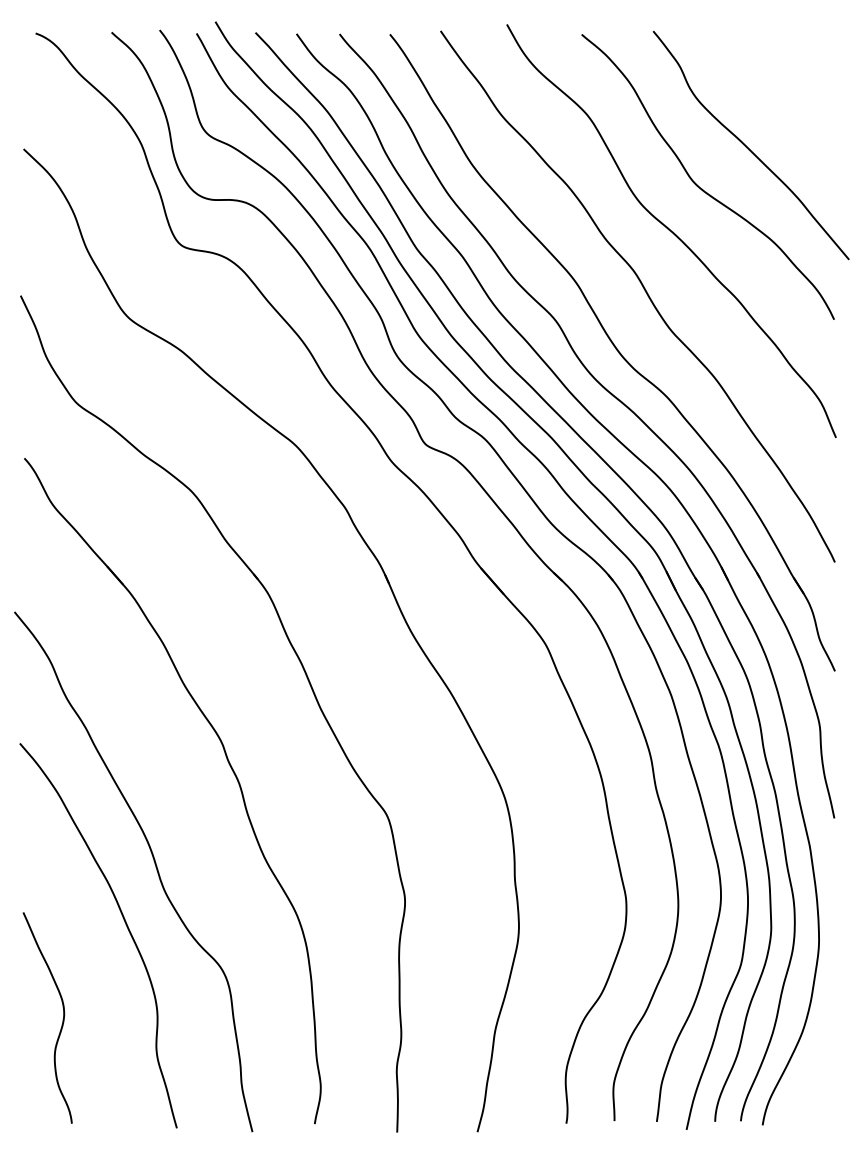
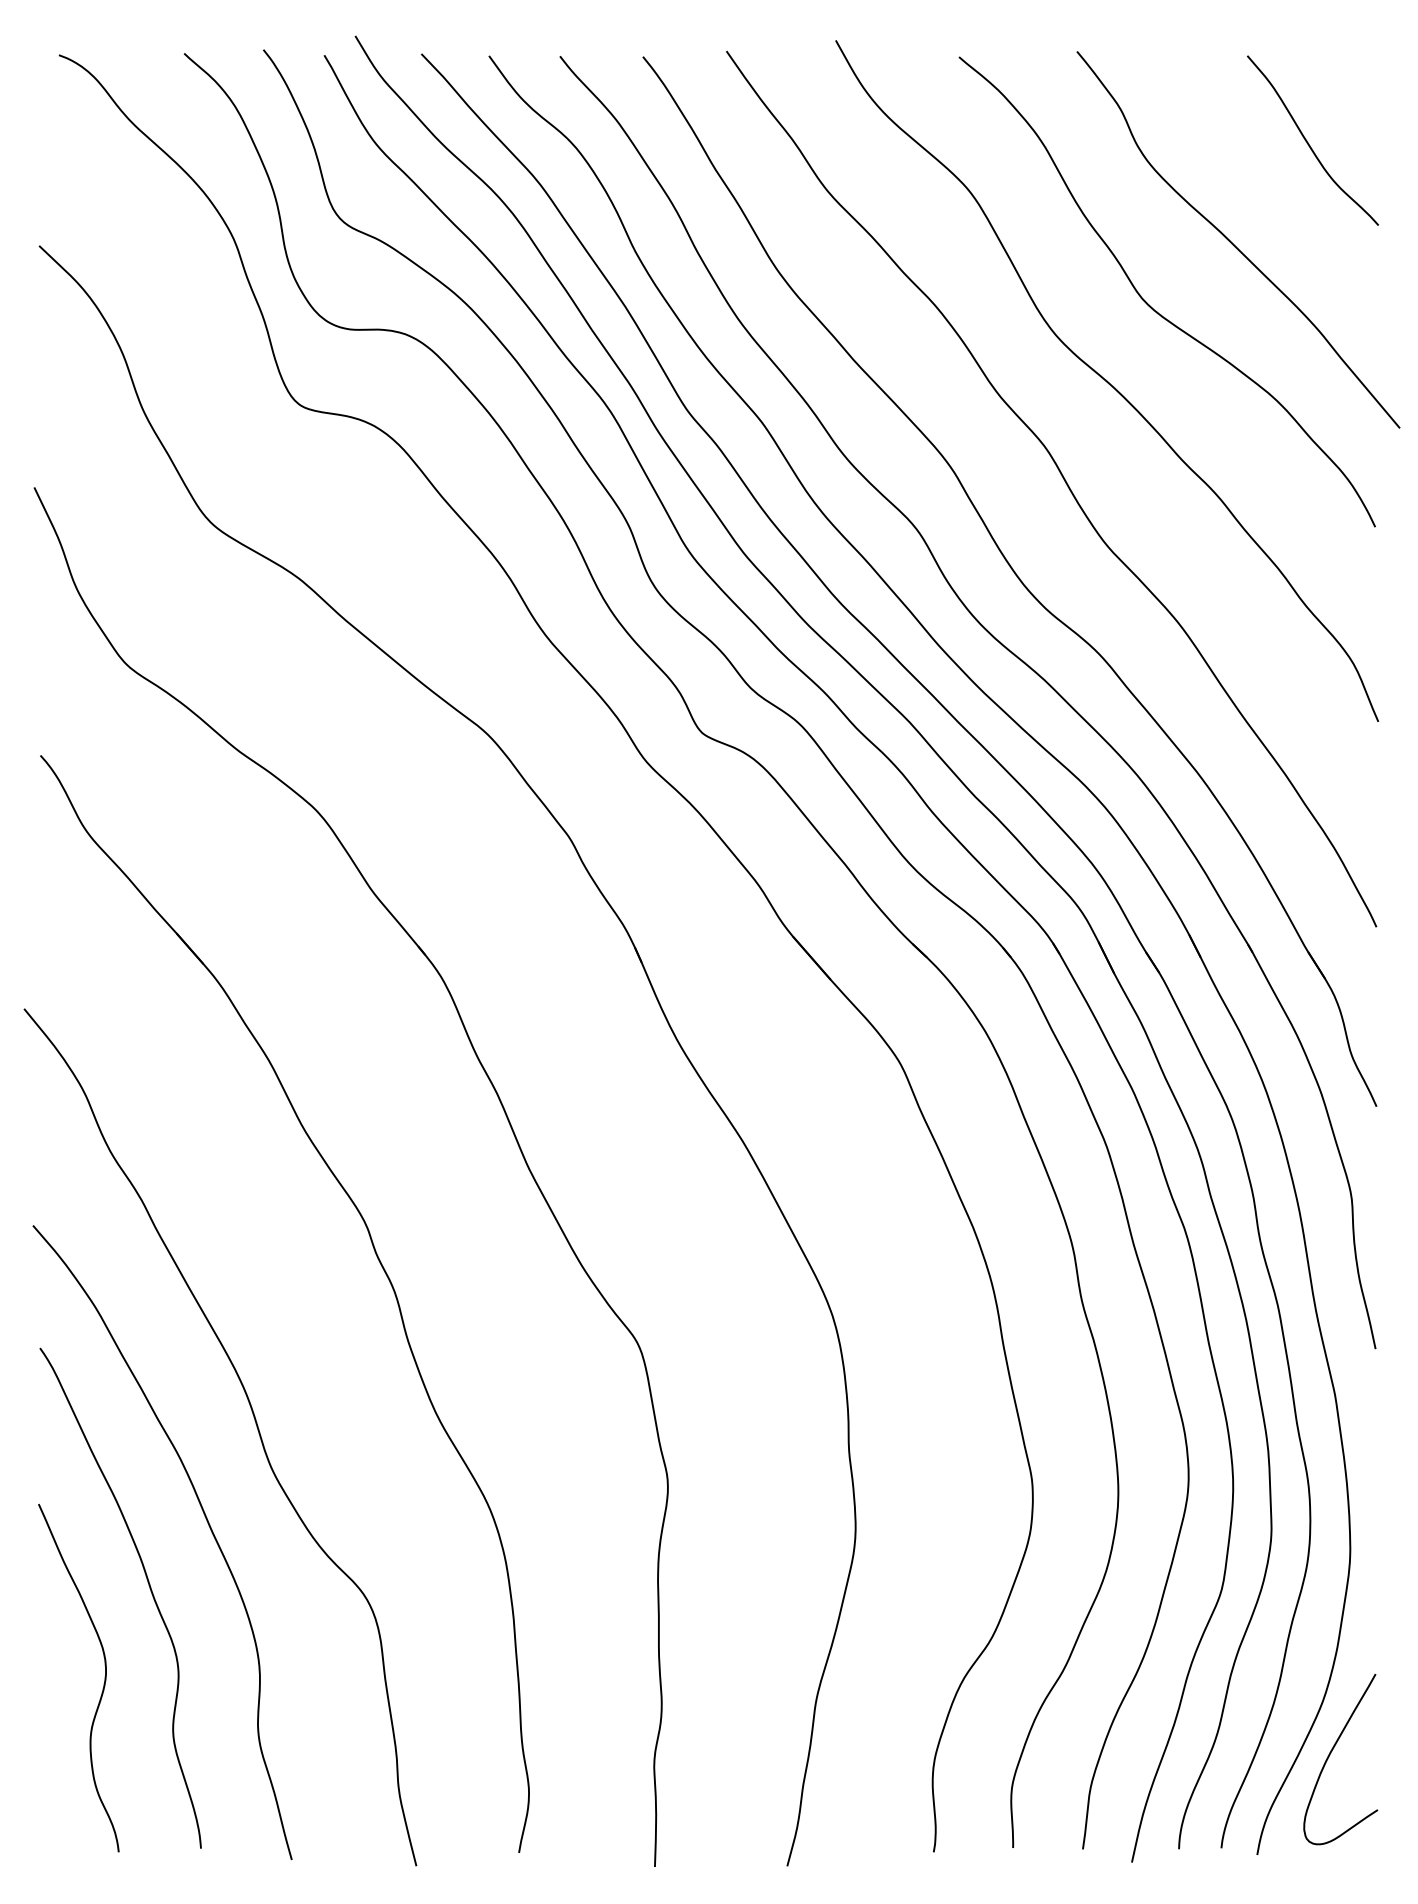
curve: (794, 86) -> (1309, 142), added
curve: (90, 965) -> (149, 1591), added
curve: (807, 1064) -> (1331, 1754), added

